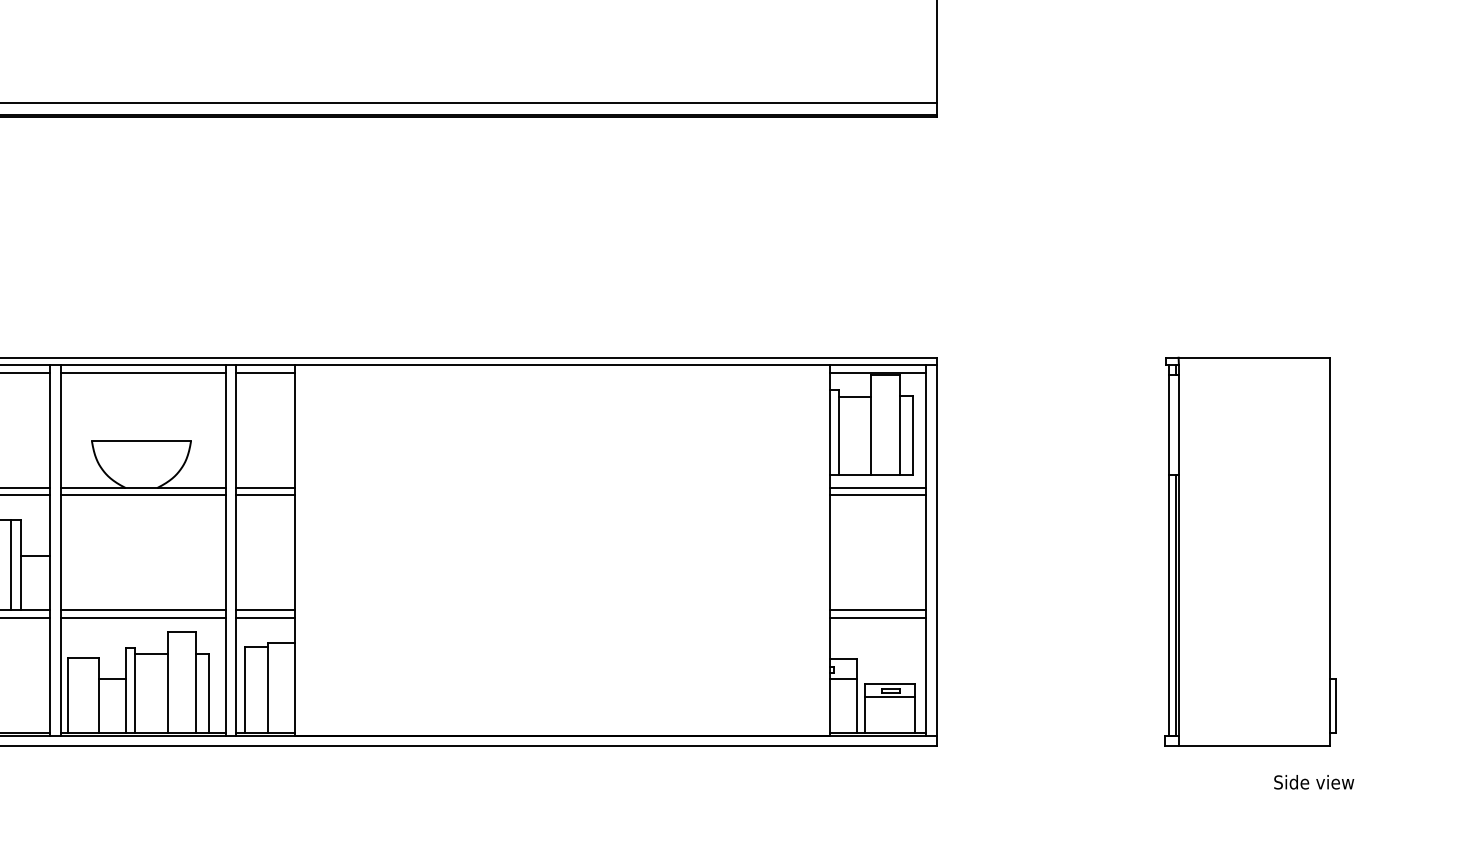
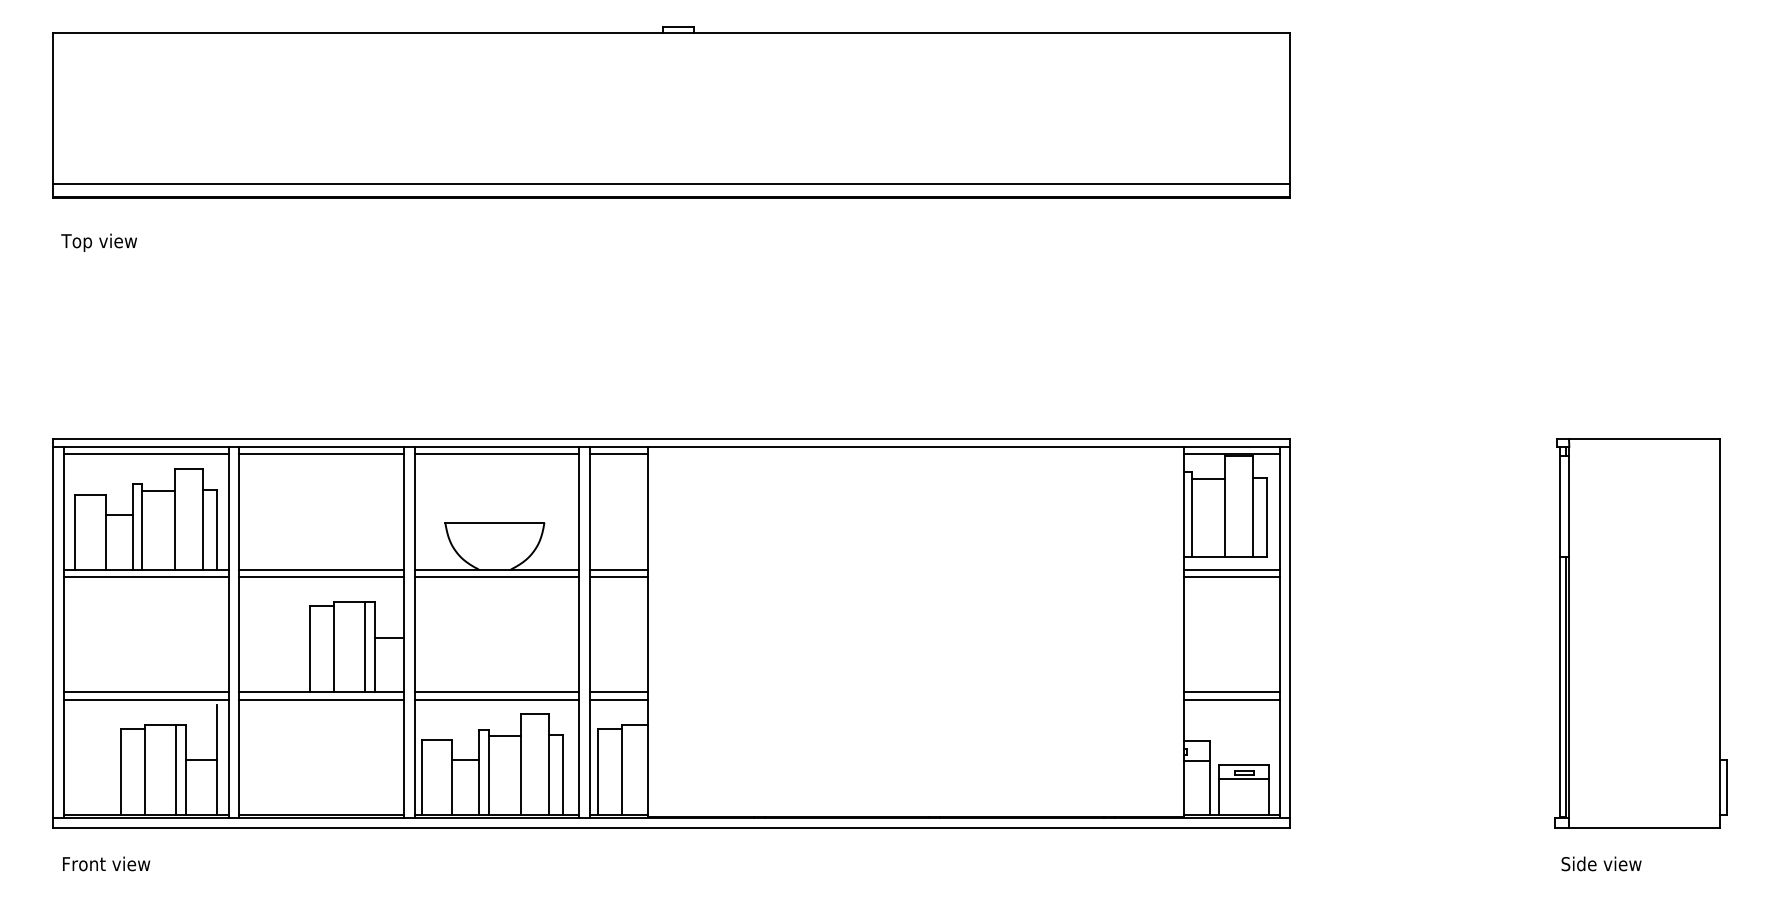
part: (1250, 551) -> (1640, 633), moved
text: (1314, 781) -> (1601, 863), moved

